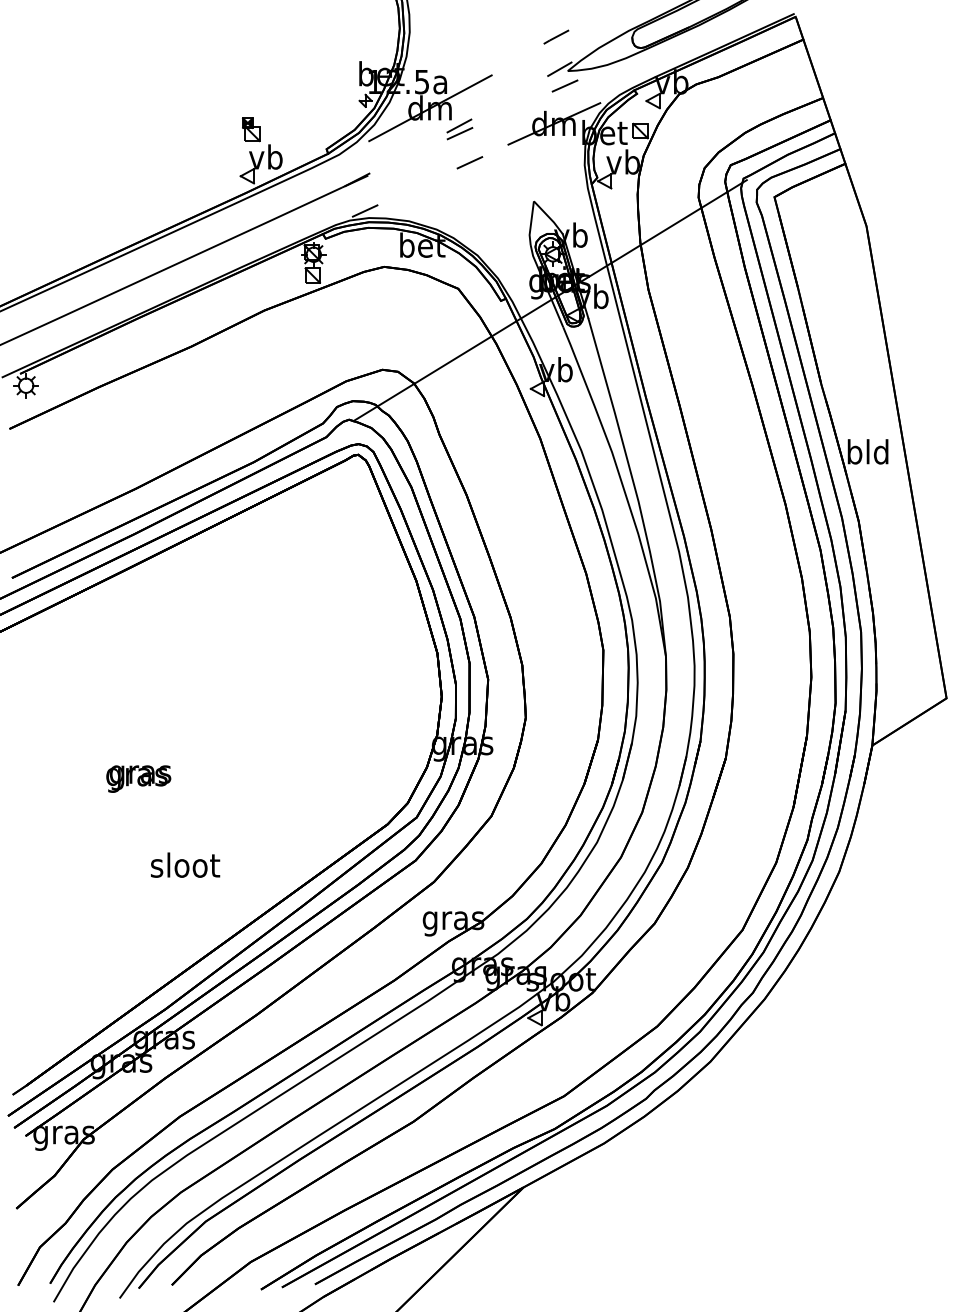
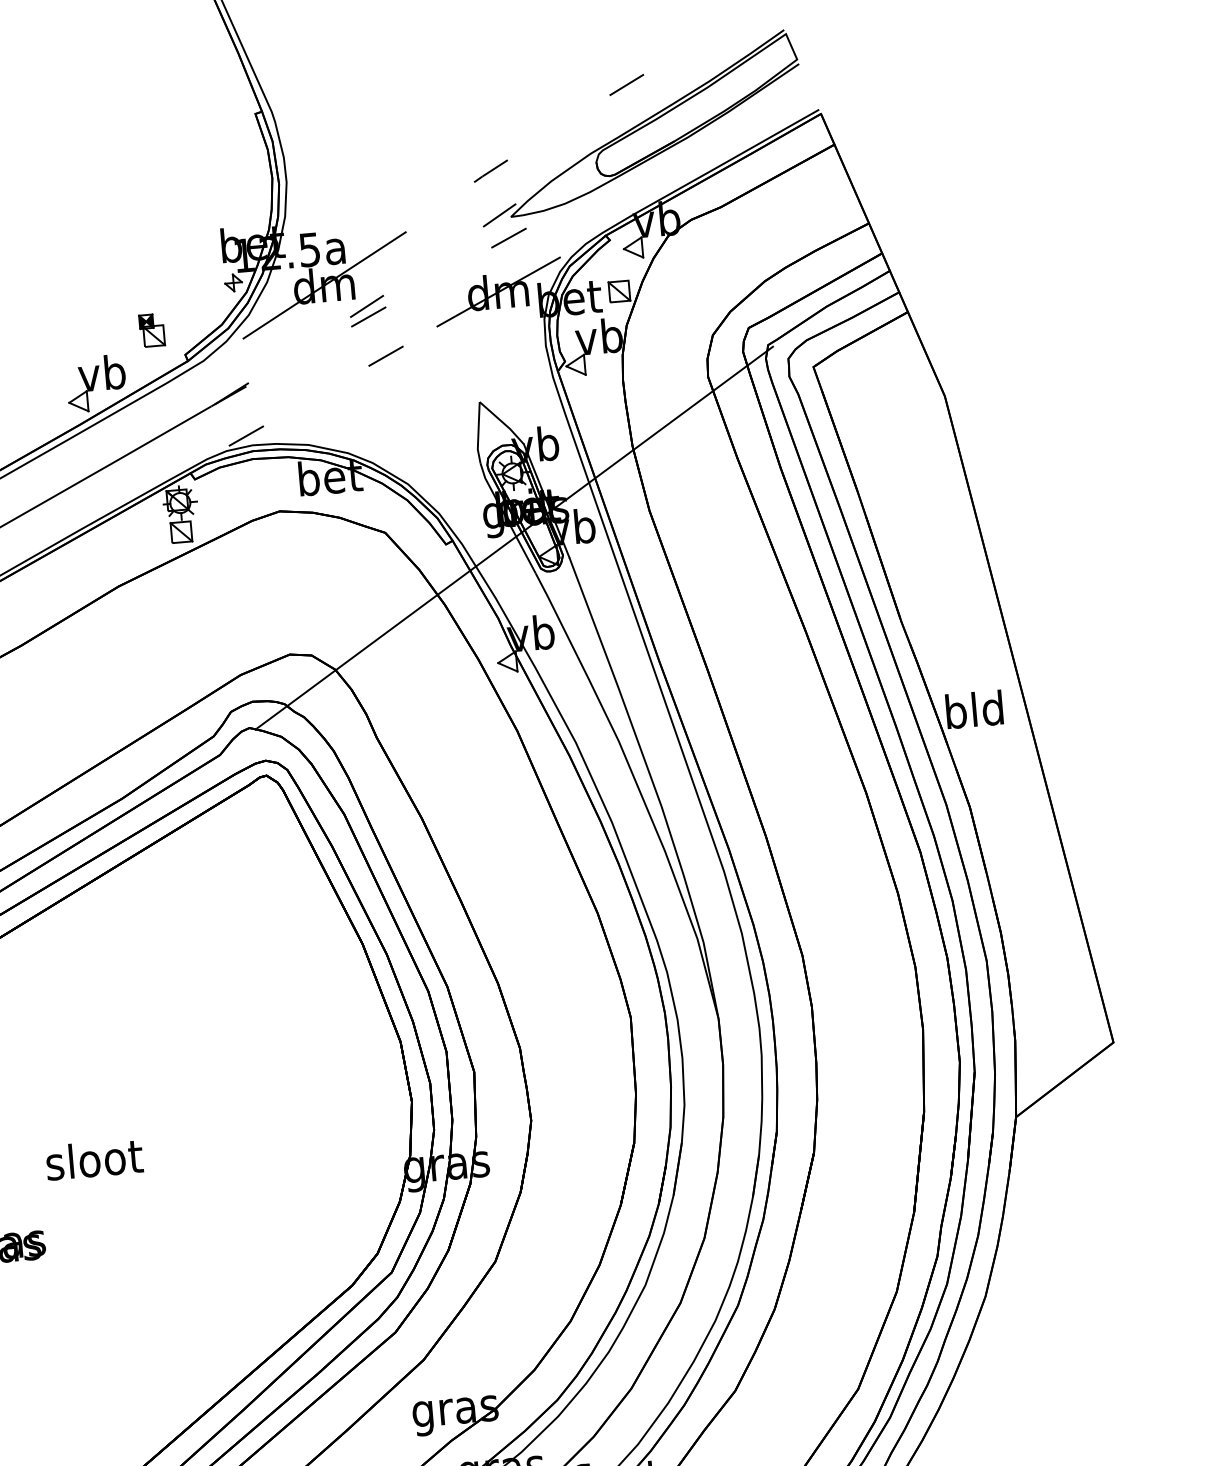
part: (251, 129) -> (152, 330), moved
text: (185, 864) -> (94, 1158), moved

